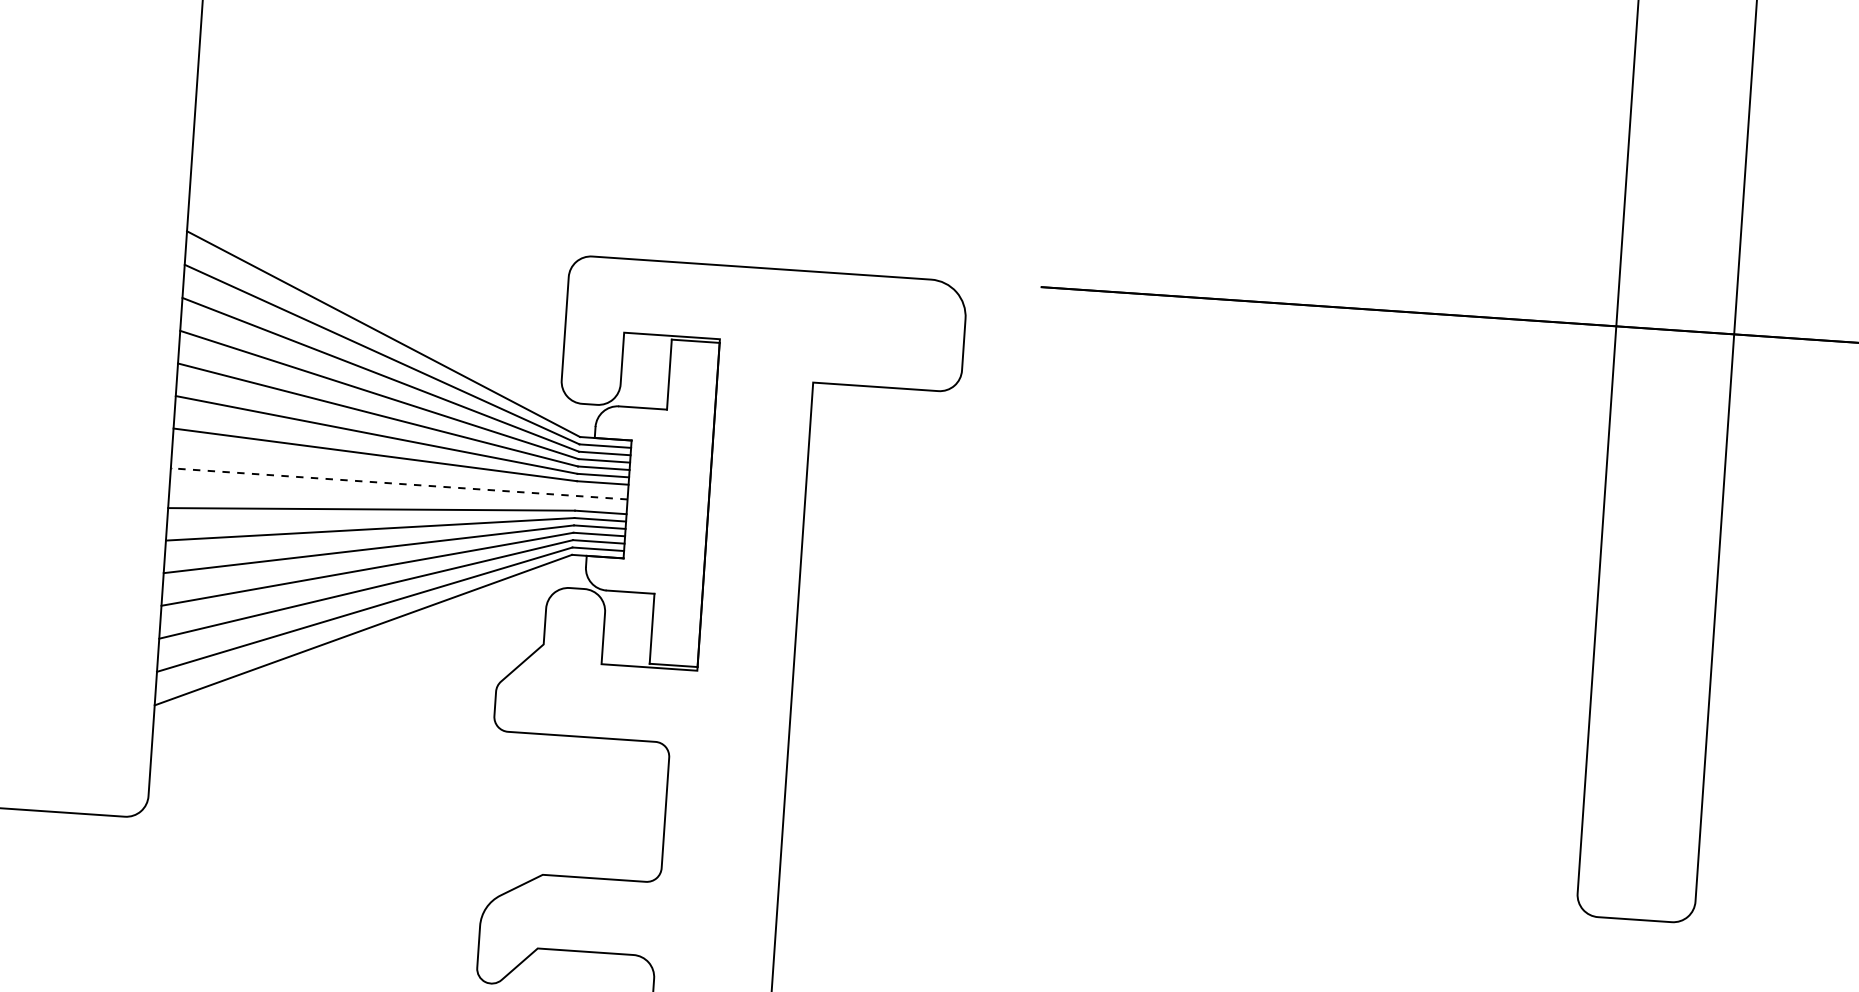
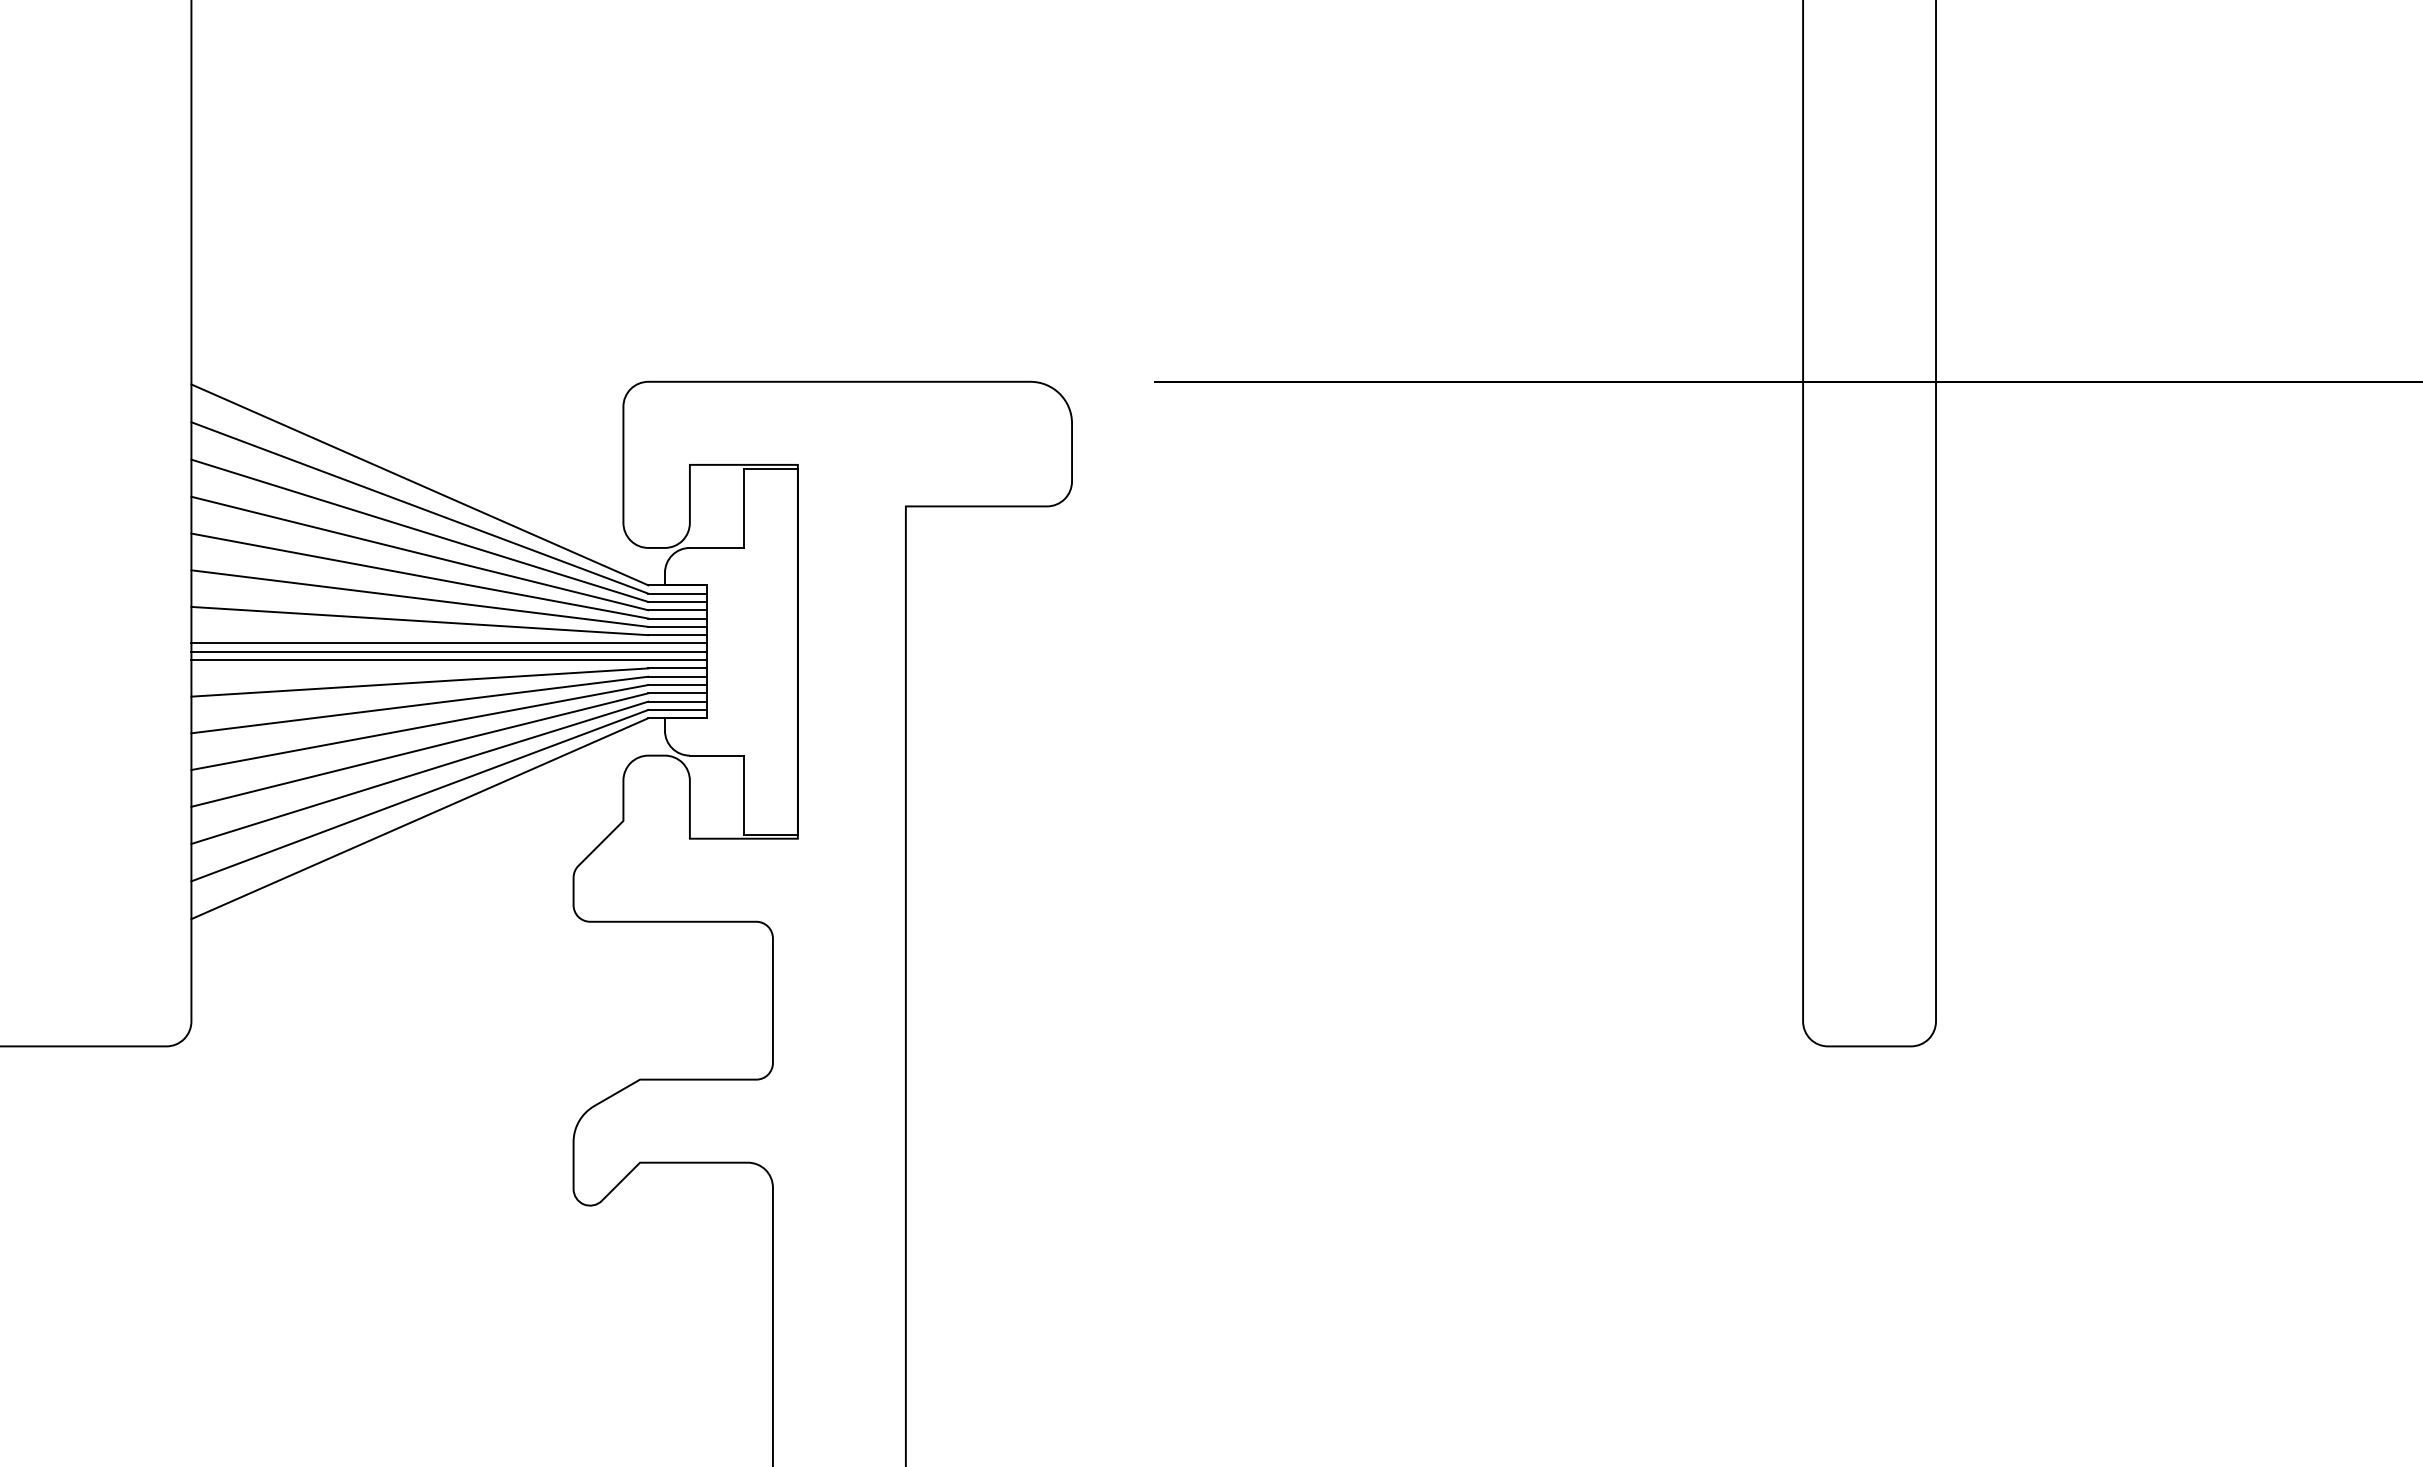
line: (399, 476) -> (448, 643), added
line: (398, 483) -> (448, 651), dashed -> solid
line: (398, 491) -> (448, 660), added

